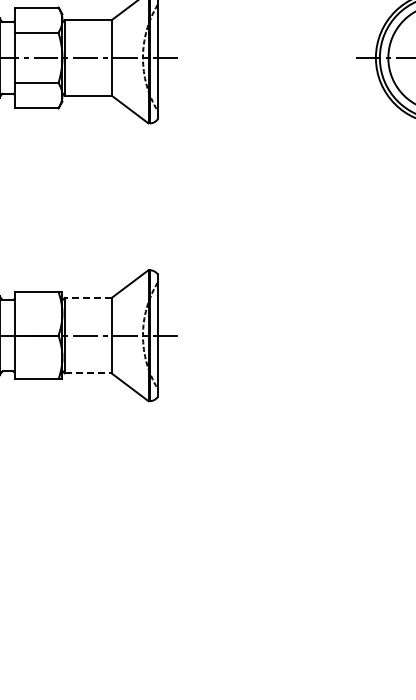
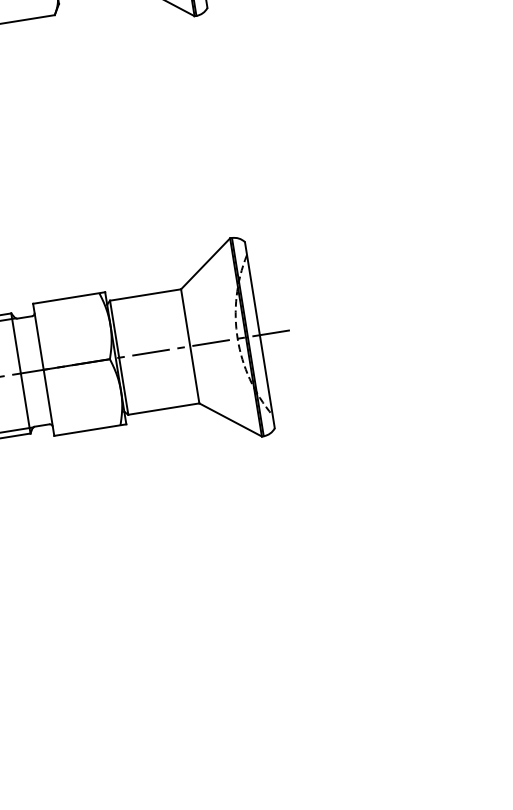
line: (87, 298) -> (144, 295), dashed -> solid
line: (88, 373) -> (164, 409), dashed -> solid

